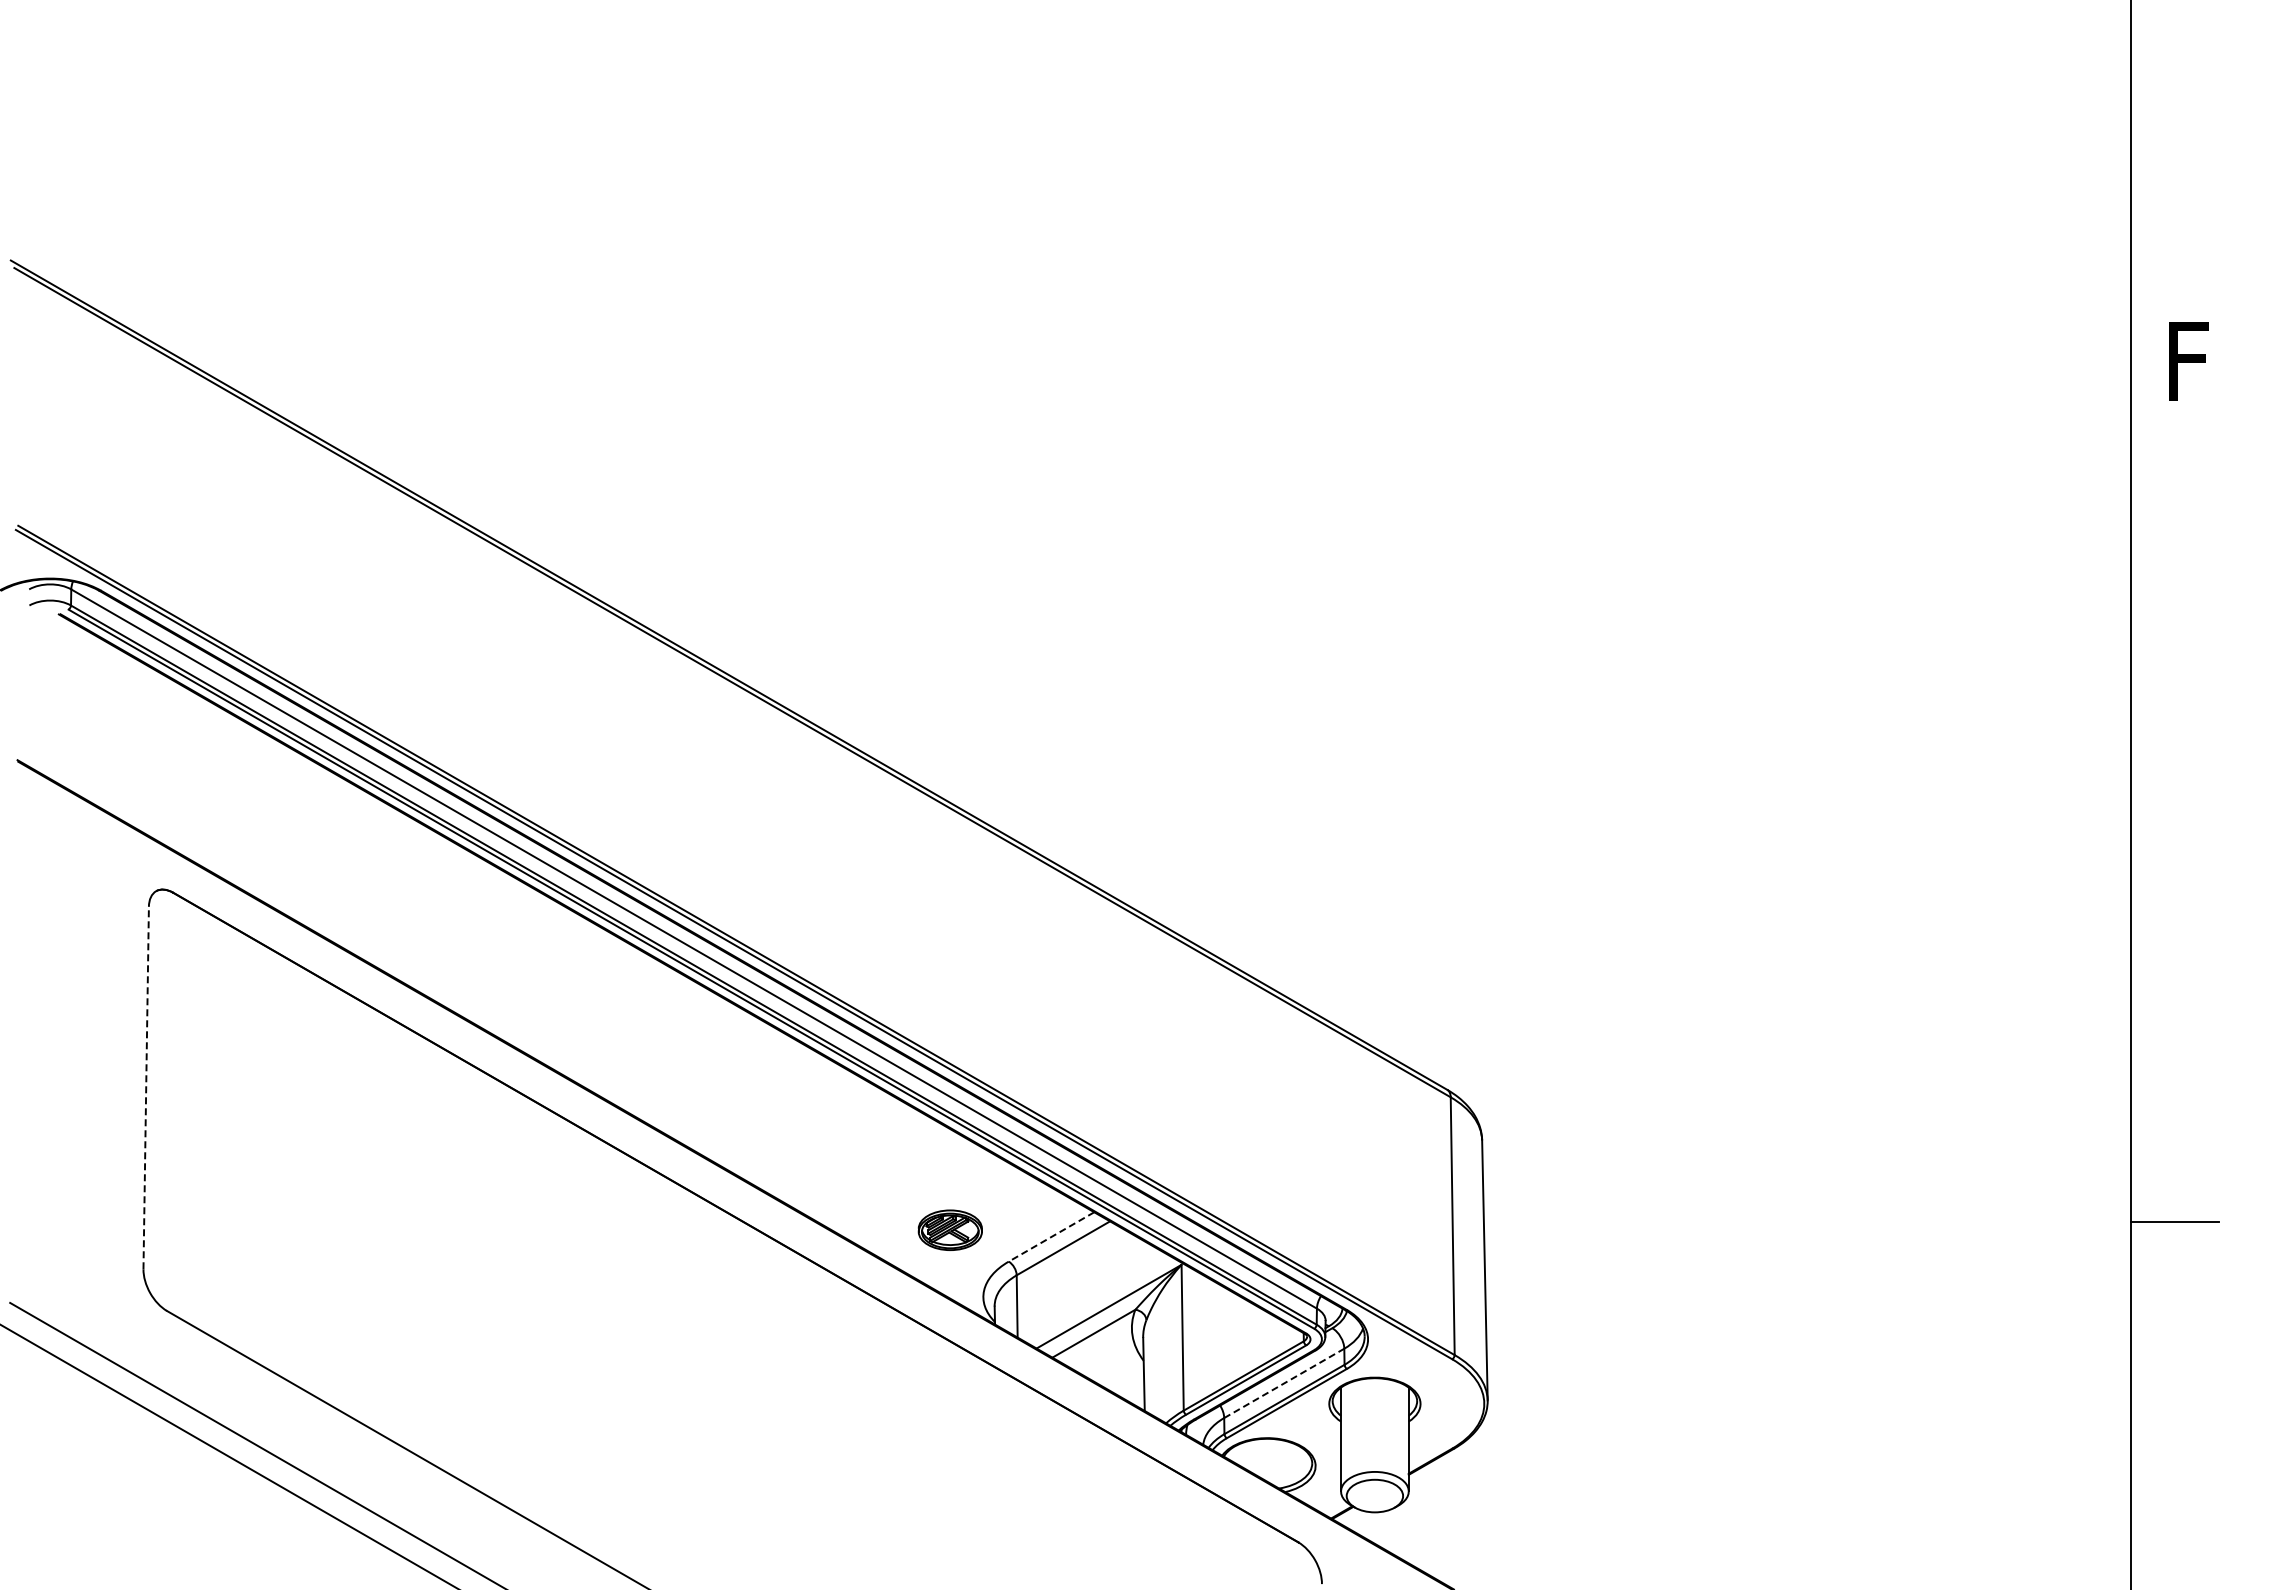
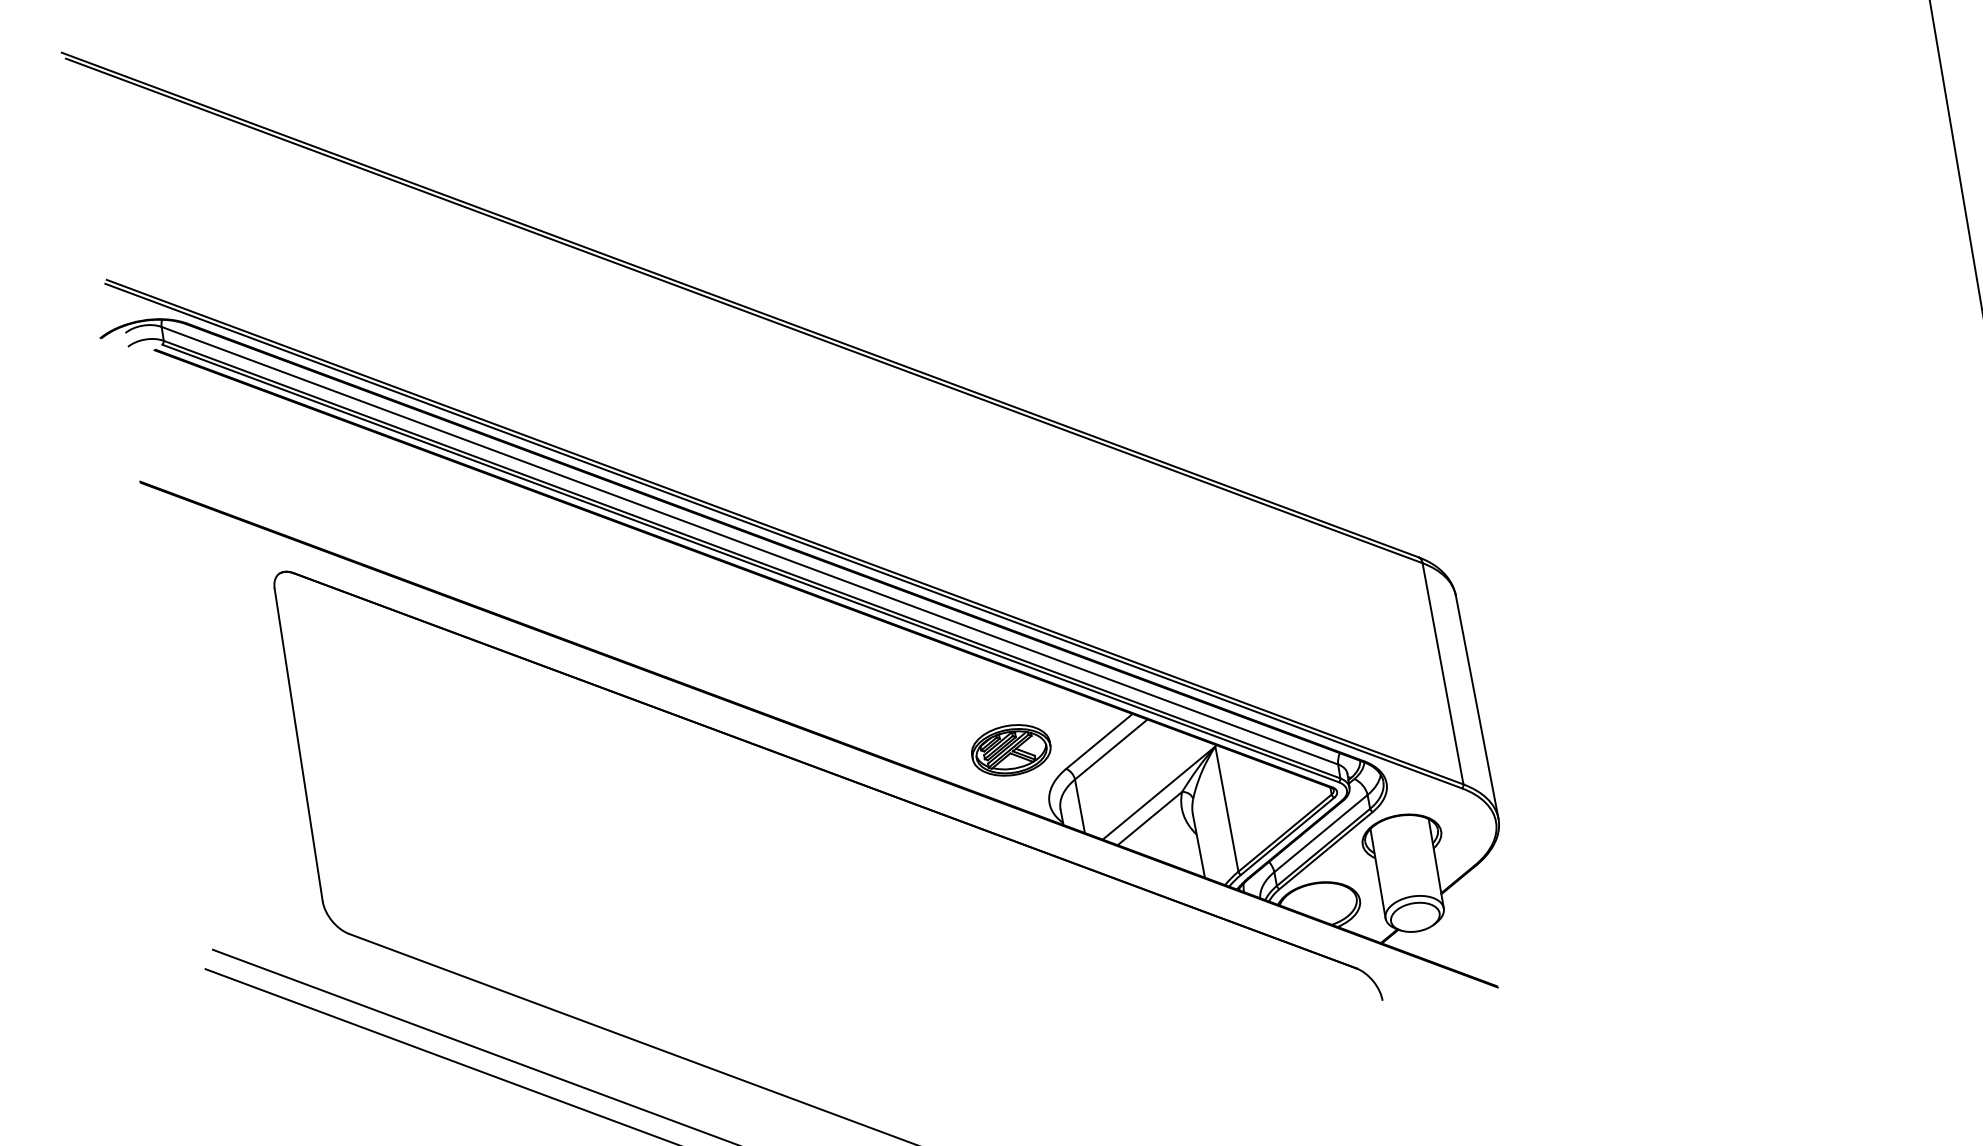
line: (146, 1087) -> (298, 744), dashed -> solid
part: (950, 1230) -> (1011, 750), size x1.43
line: (1051, 1237) -> (1099, 741), dashed -> solid
line: (1284, 1383) -> (1321, 833), dashed -> solid

